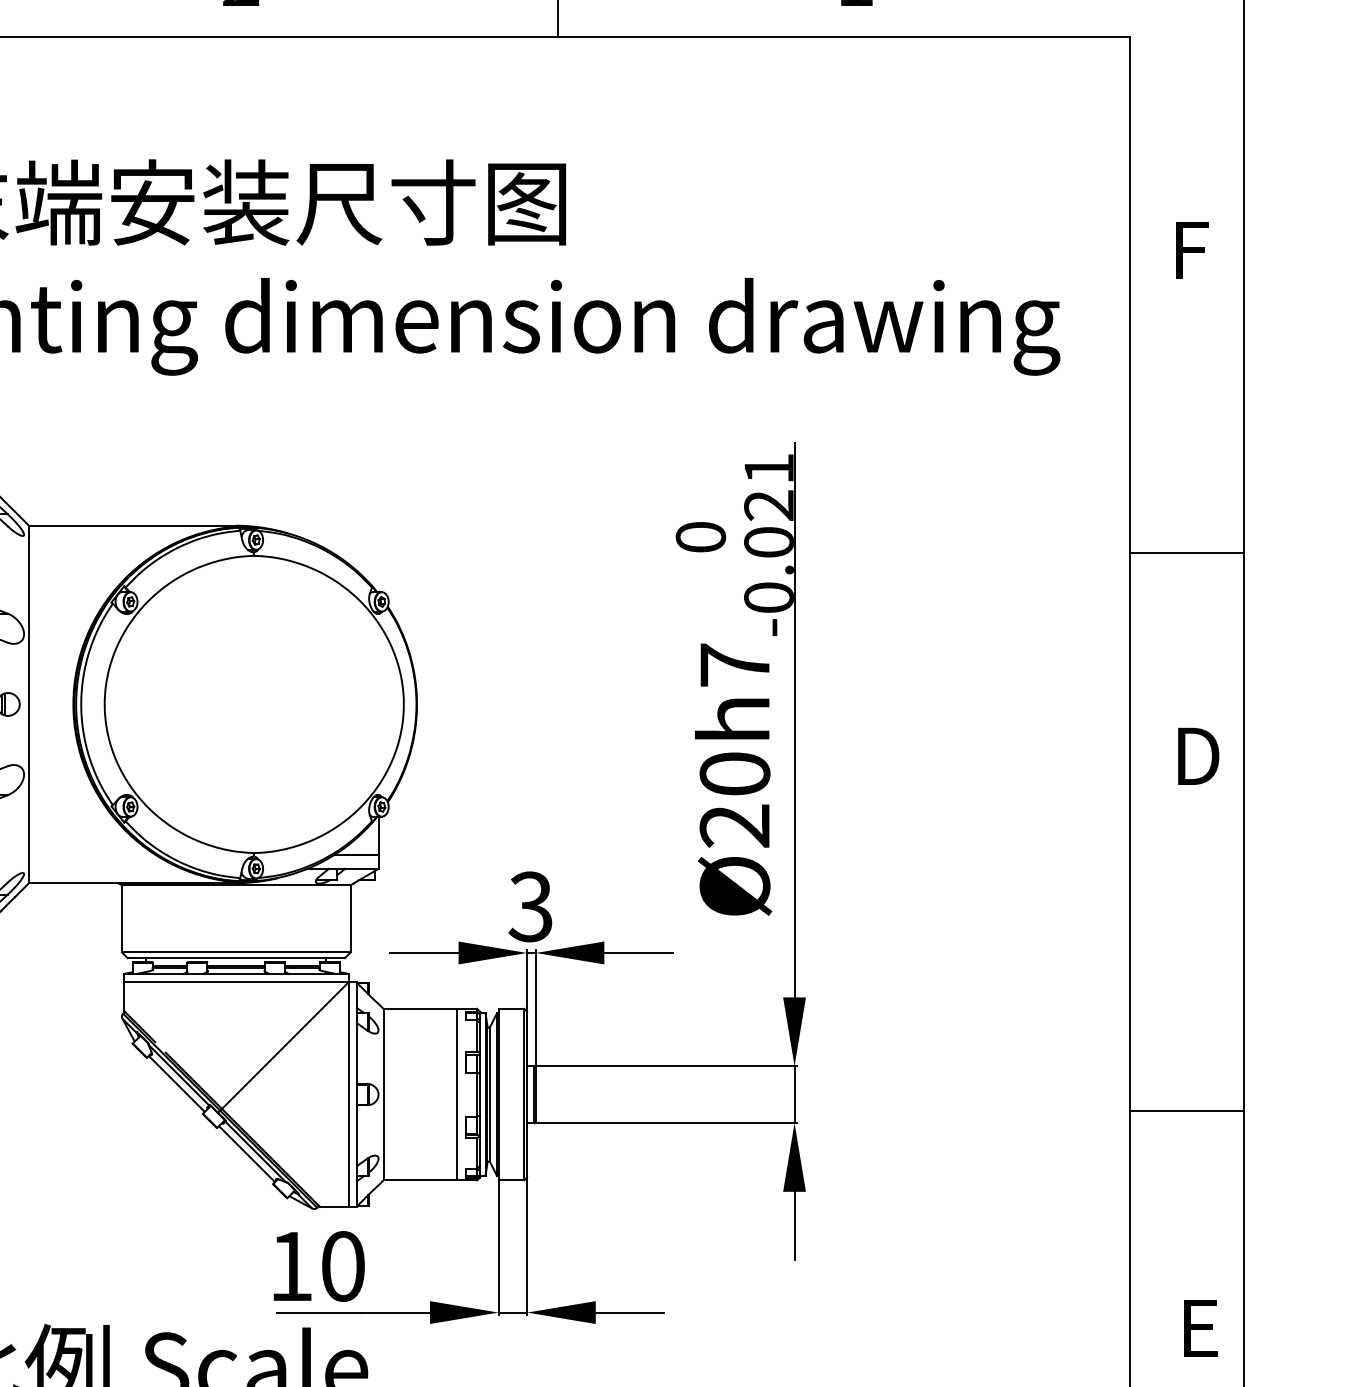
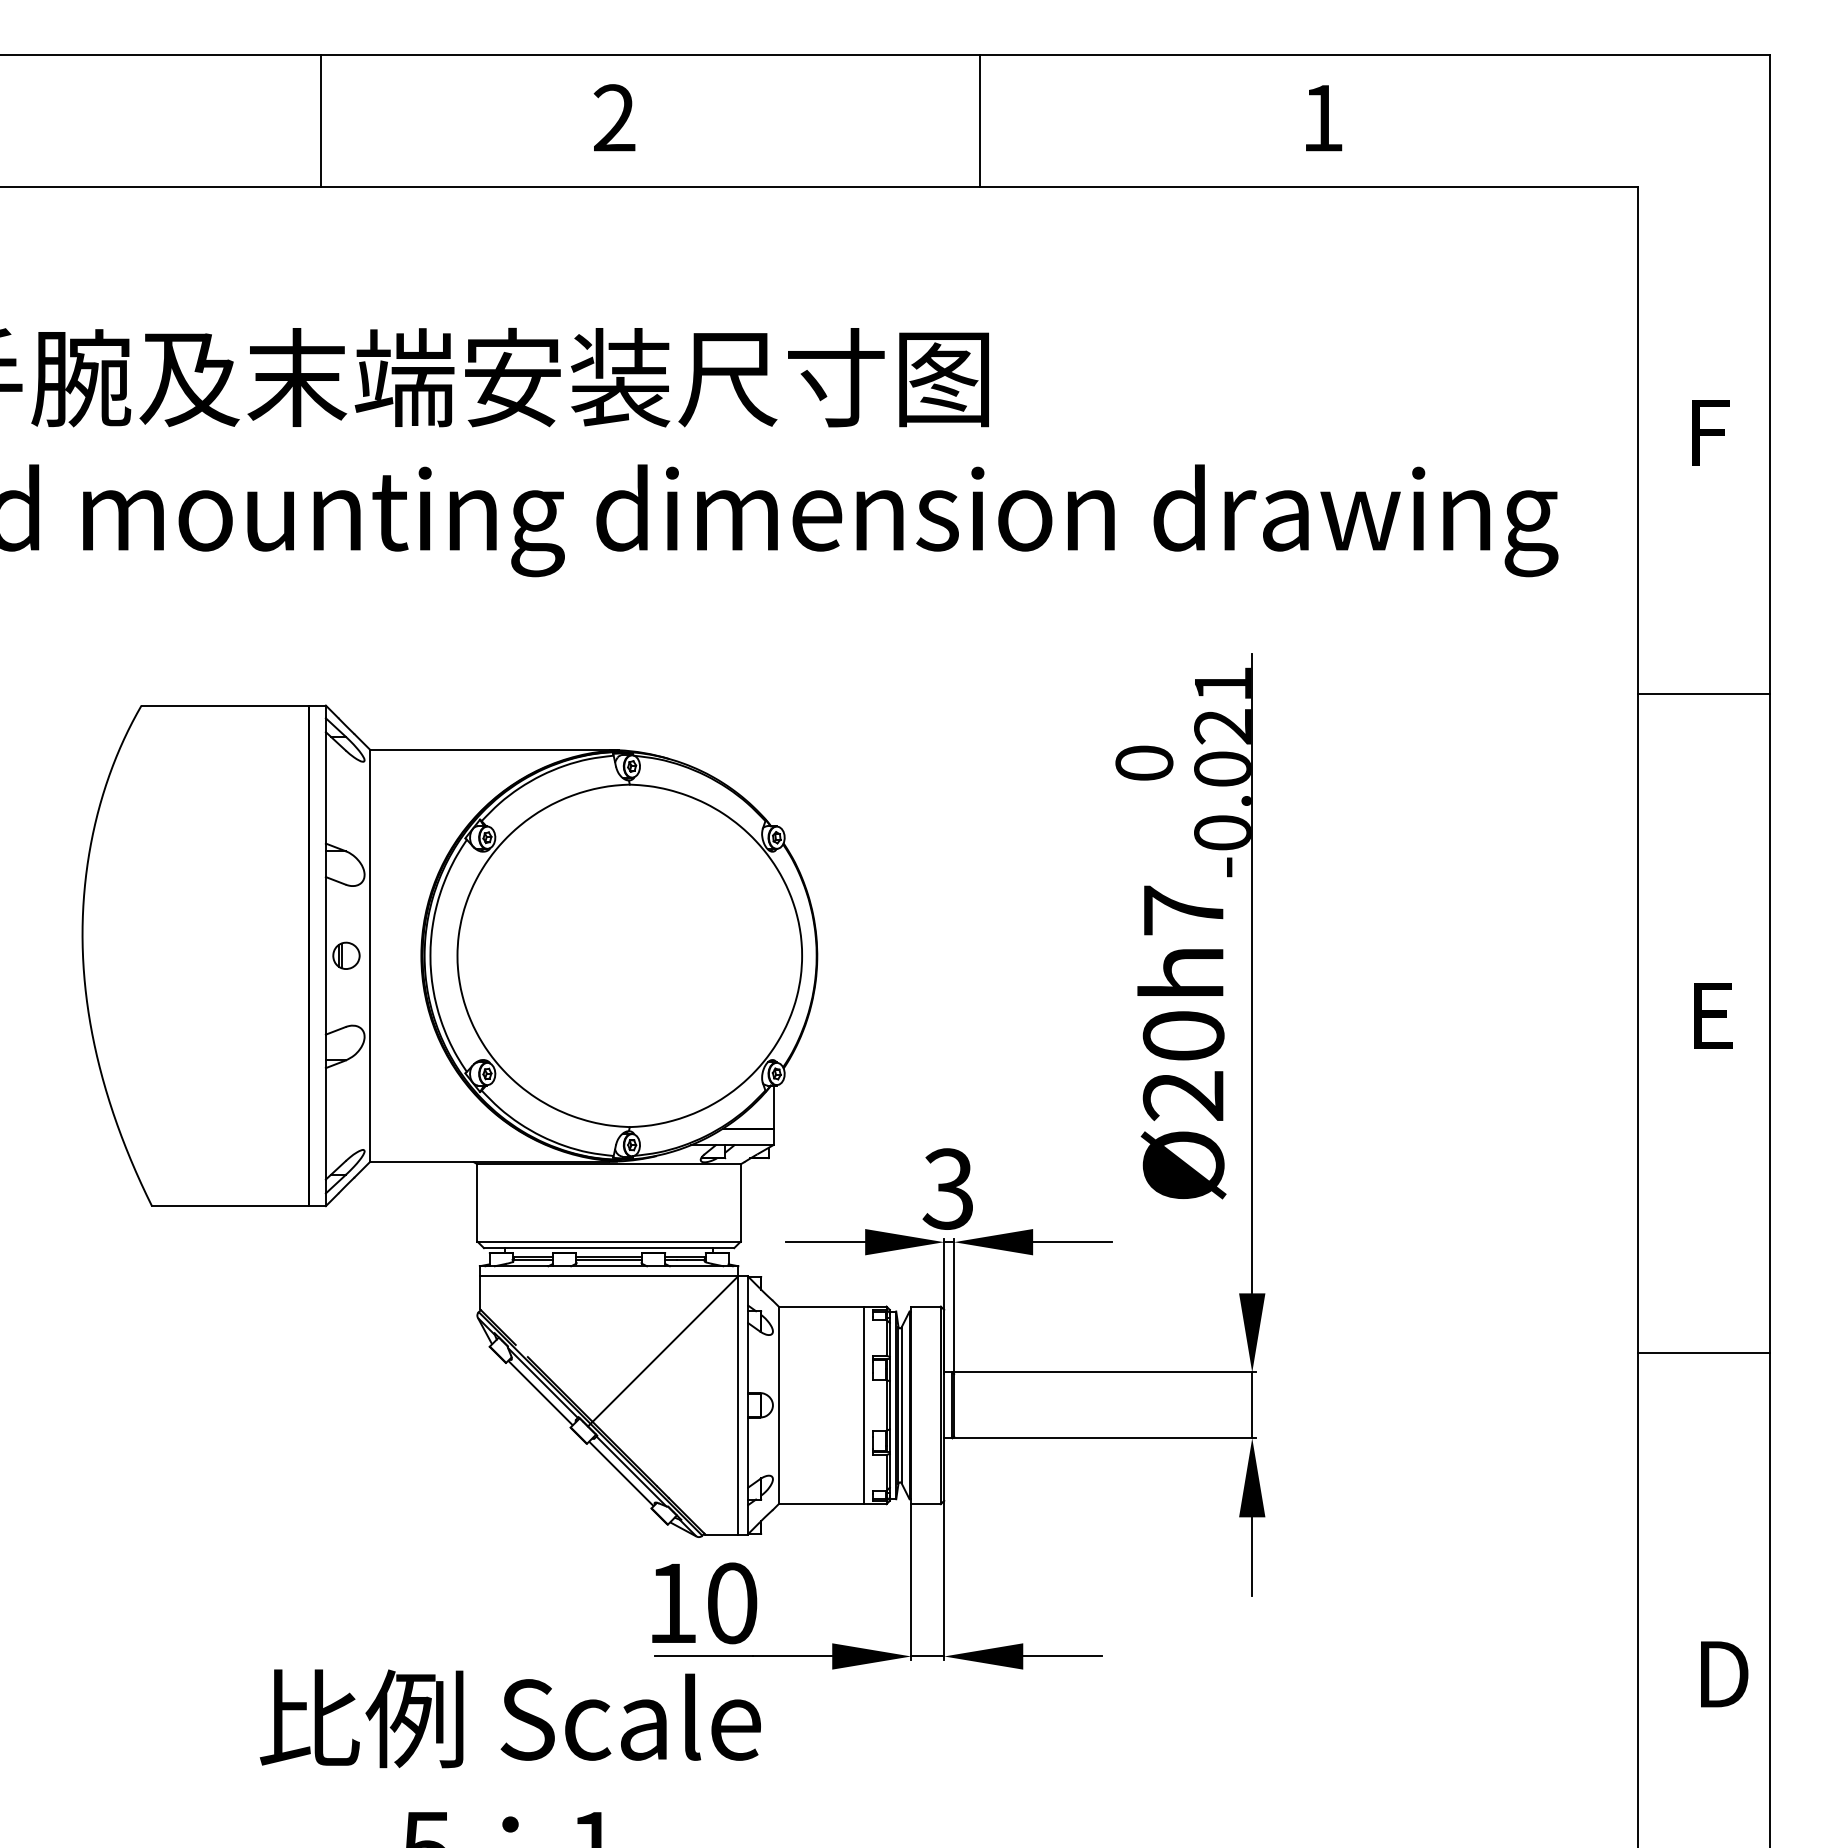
line: (1187, 553) -> (1704, 694), moved
text: (1198, 756) -> (1717, 1015), D -> E
line: (1187, 1110) -> (1704, 1352), moved
text: (1204, 1328) -> (1724, 1674), E -> D

